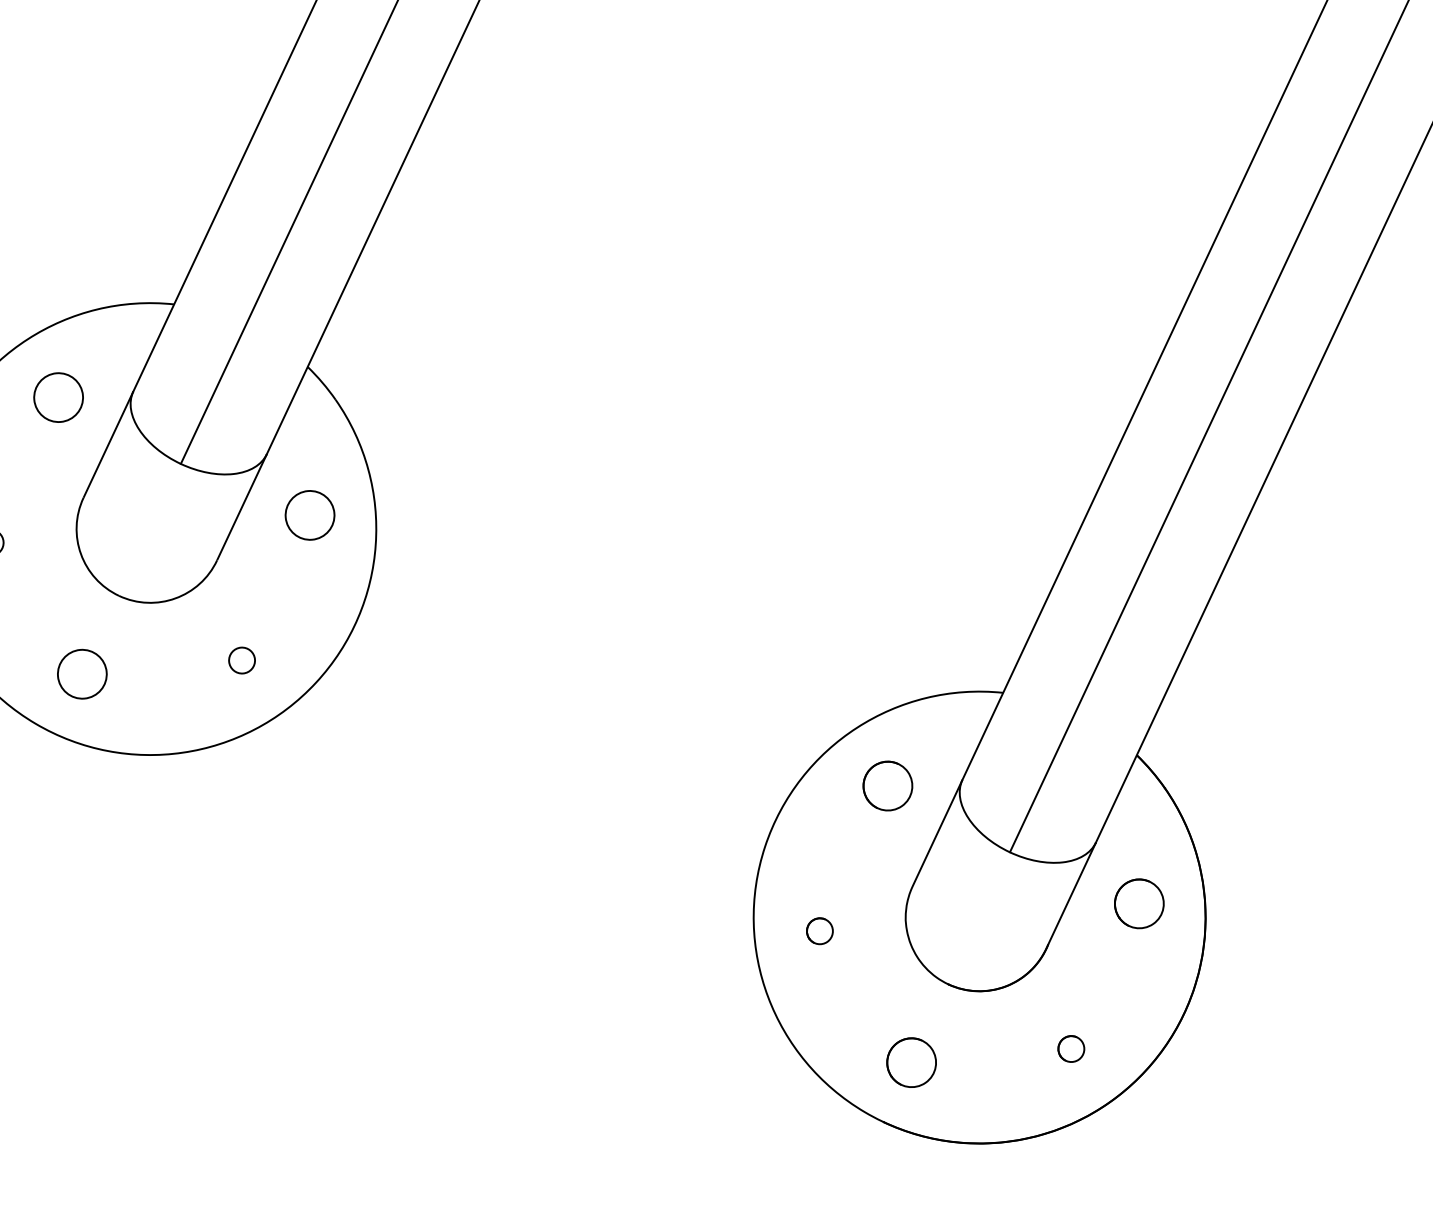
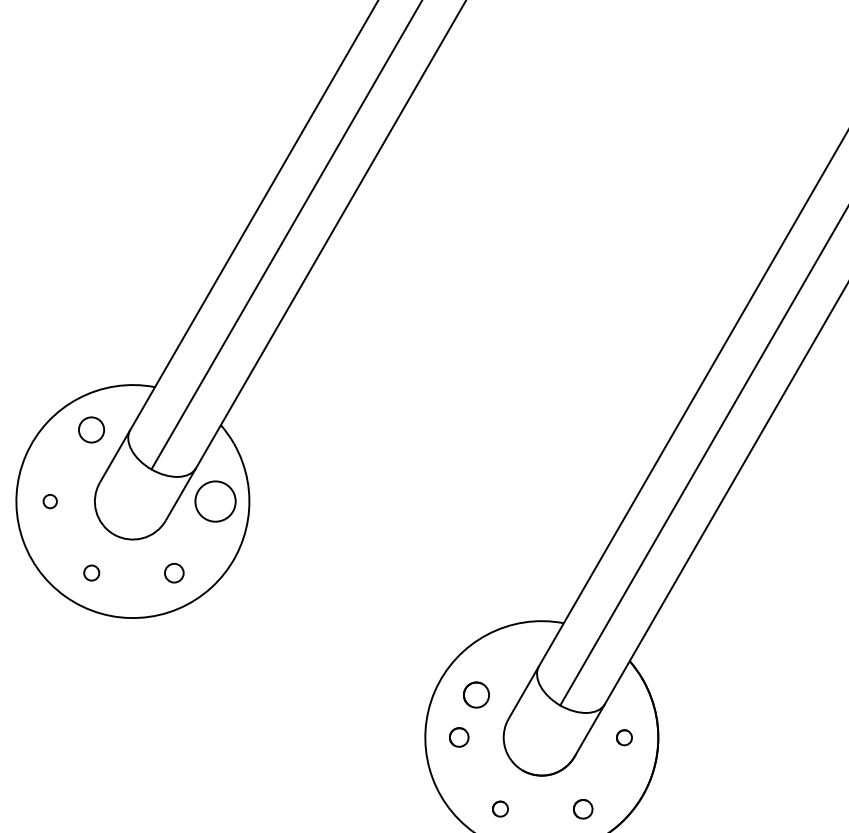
circle: (309, 515) -> (215, 501), size x1.6
circle: (240, 659) -> (173, 572), size x1.4
circle: (82, 673) -> (91, 572), size x0.6
part: (887, 784) -> (476, 694), moved
part: (1139, 903) -> (624, 737), size x0.6
part: (818, 931) -> (458, 737), size x1.4
part: (1069, 1047) -> (582, 808), size x1.4
part: (911, 1061) -> (500, 808), size x0.6

